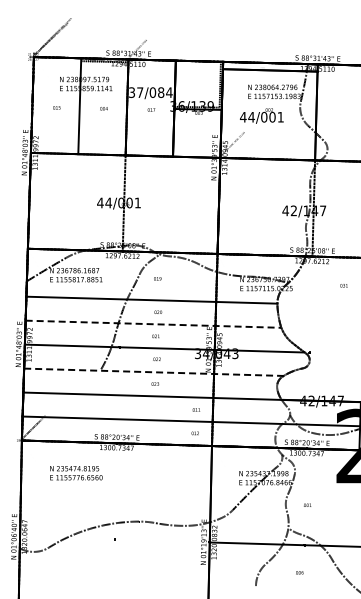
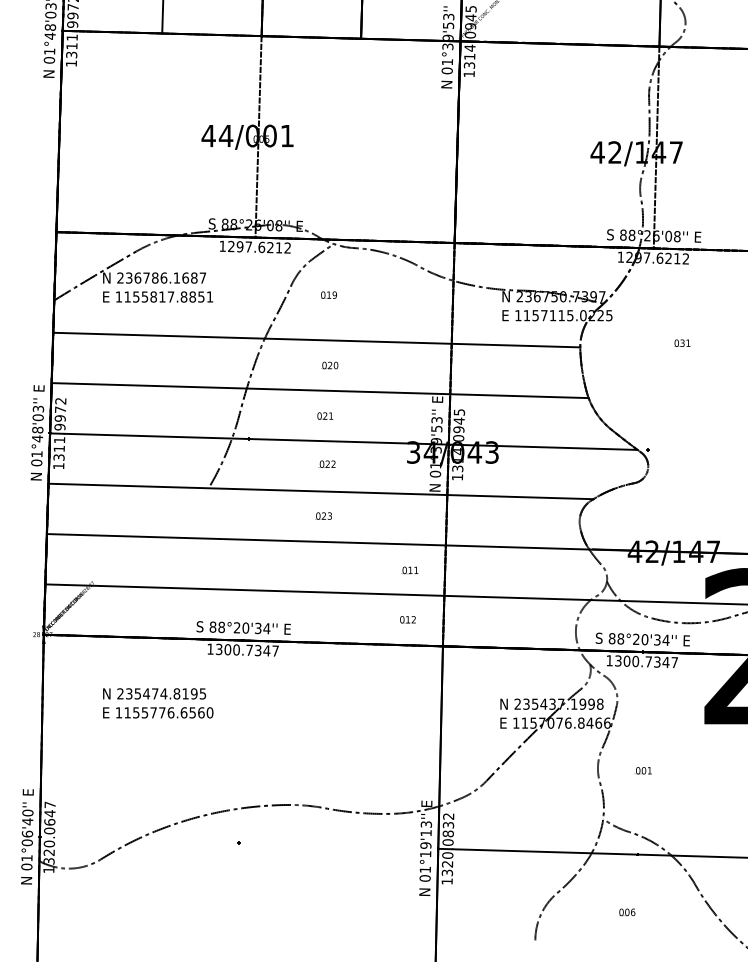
text: (343, 285) -> (681, 342), moved
line: (153, 324) -> (320, 391), dashed -> solid
line: (153, 372) -> (320, 491), dashed -> solid

